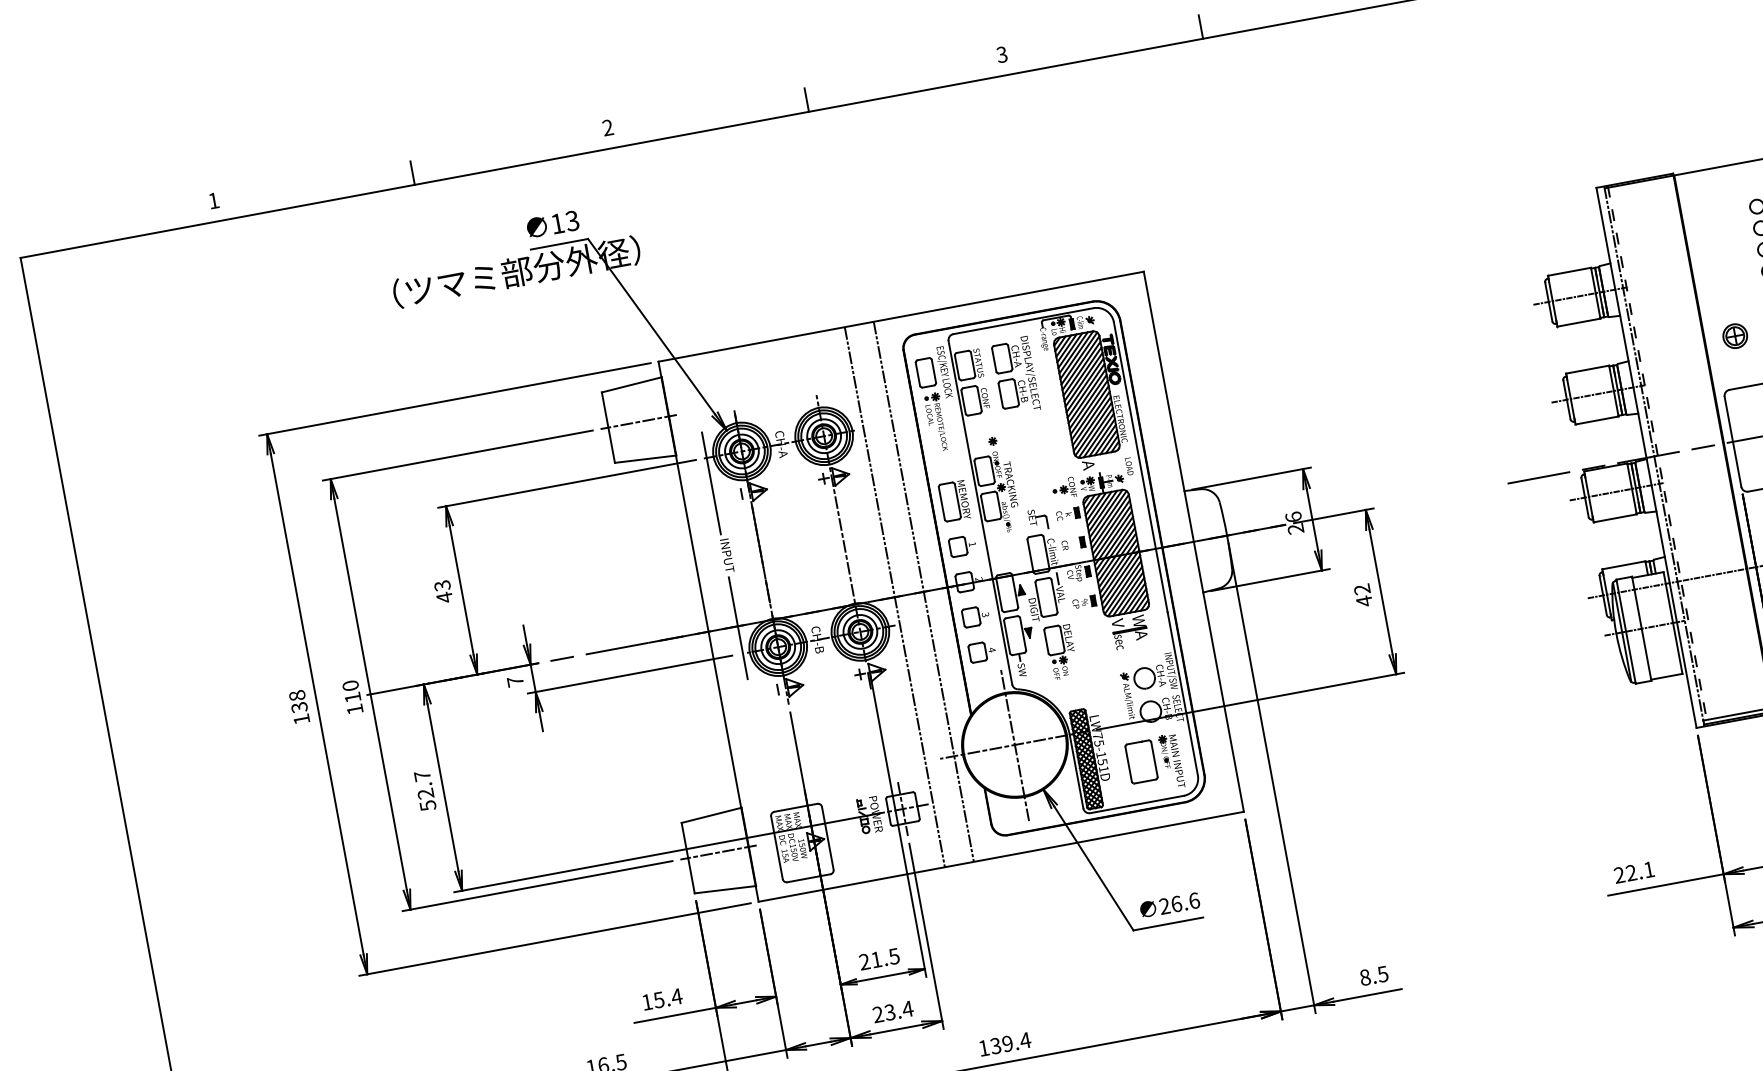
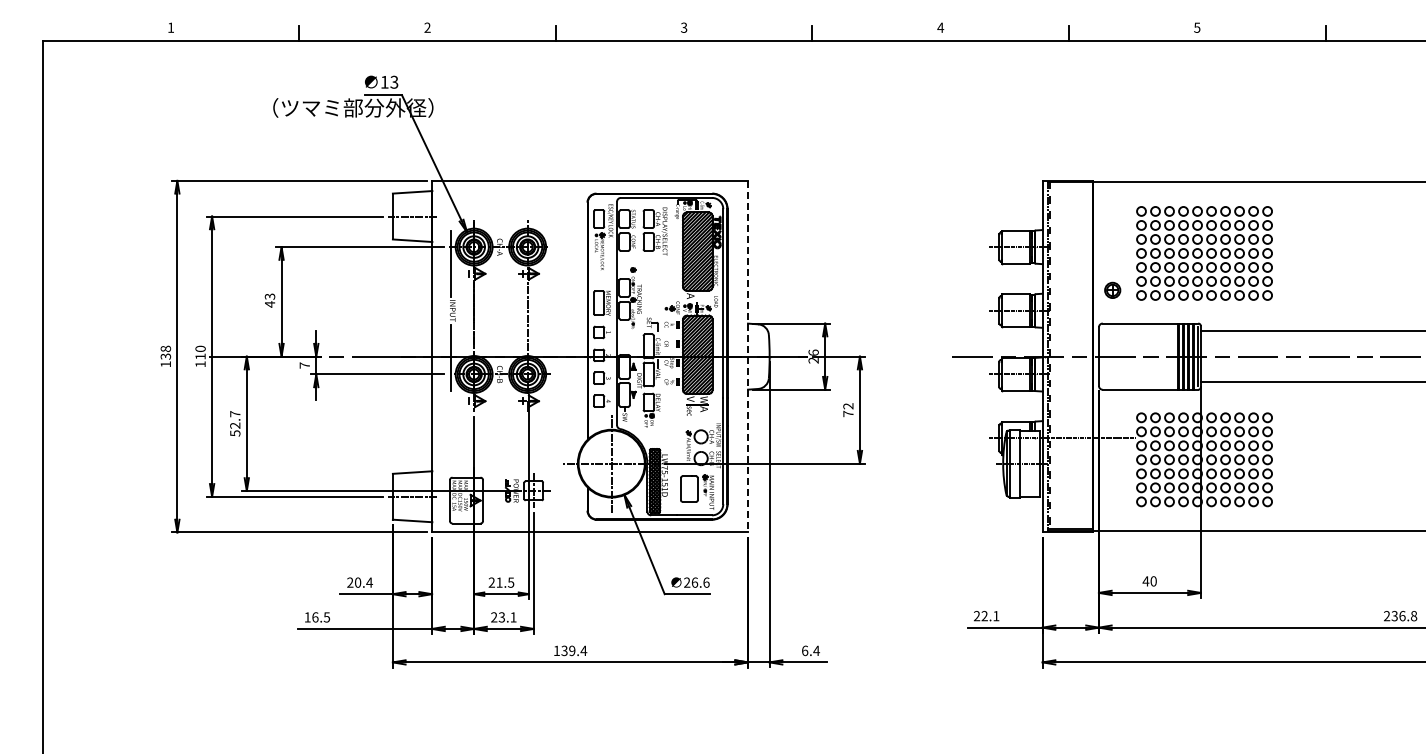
line: (1194, 541) -> (748, 356), solid -> dashed
line: (924, 591) -> (572, 356), removed
line: (895, 596) -> (553, 356), removed
text: (1364, 600) -> (848, 413), 42 -> 72
text: (1375, 975) -> (811, 650), 8.5 -> 6.4
text: (653, 1000) -> (354, 582), 15.4 -> 20.4
text: (907, 1009) -> (513, 617), 23.4 -> 23.1

